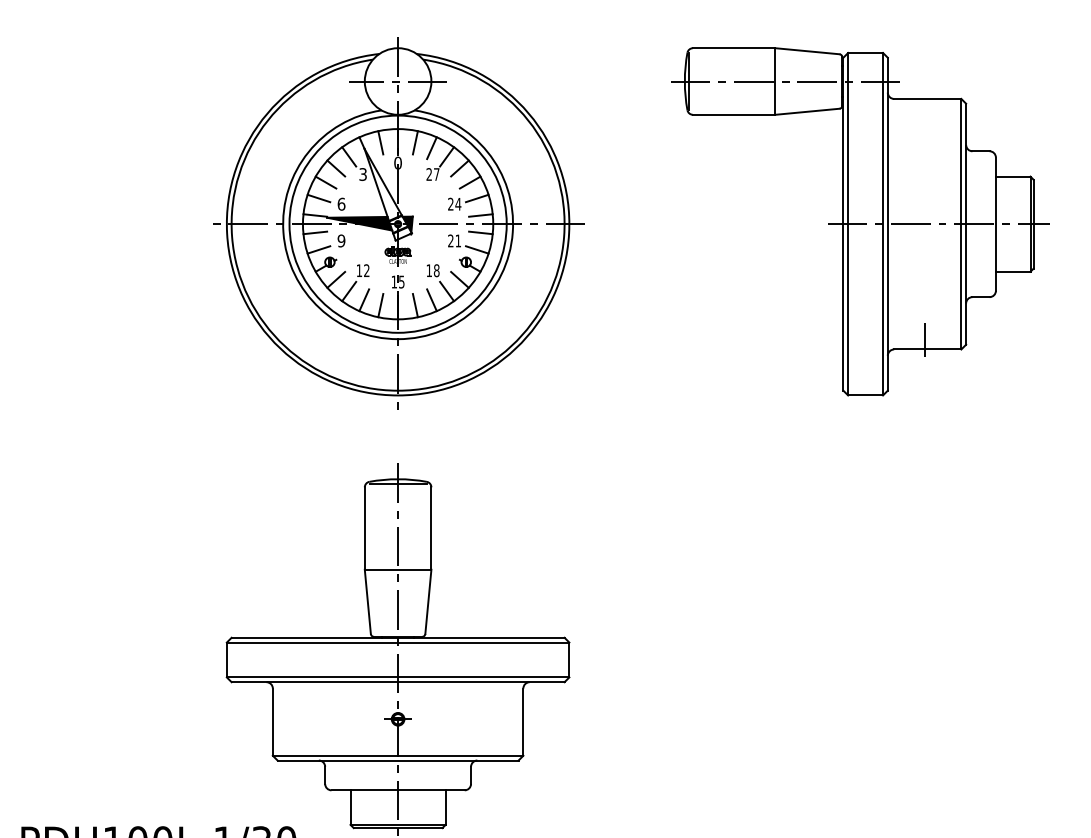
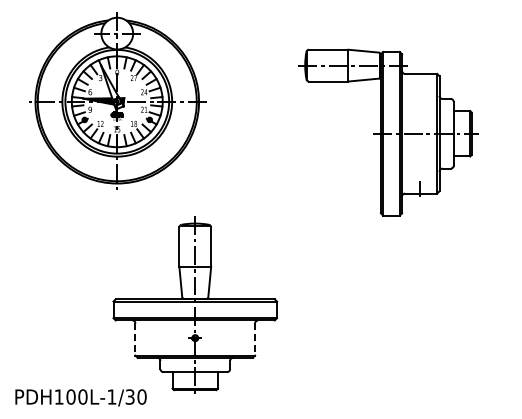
part: (398, 221) -> (117, 100), moved
part: (859, 221) -> (388, 132), moved
line: (272, 724) -> (135, 340), solid -> dashed
line: (524, 724) -> (255, 340), solid -> dashed

